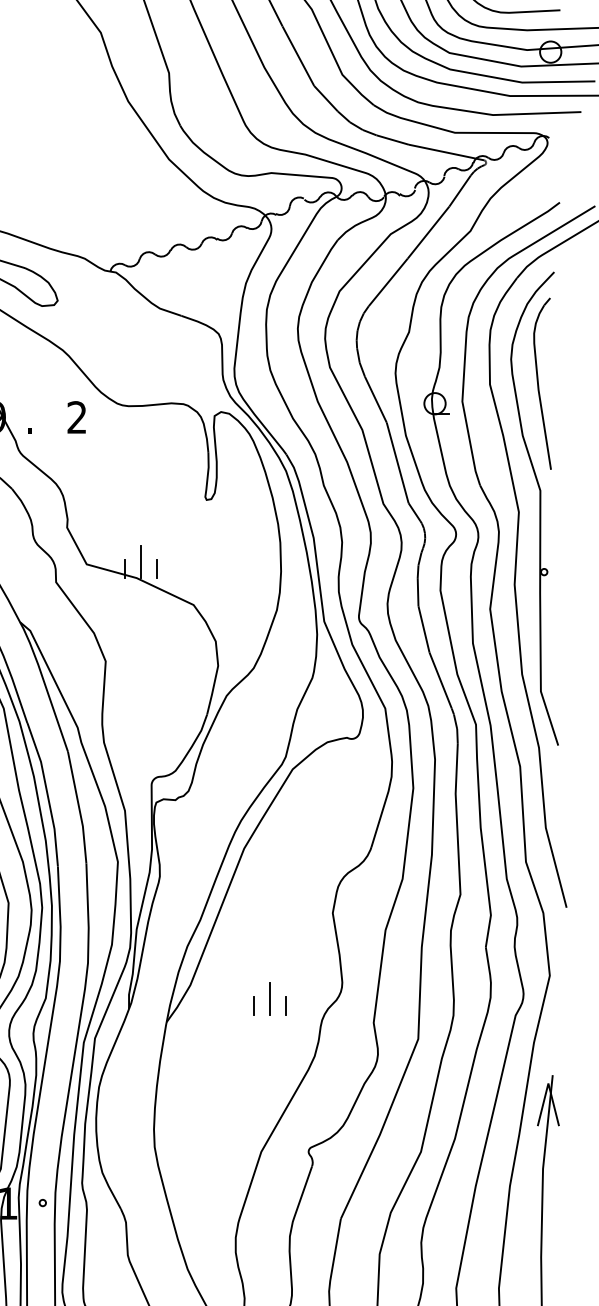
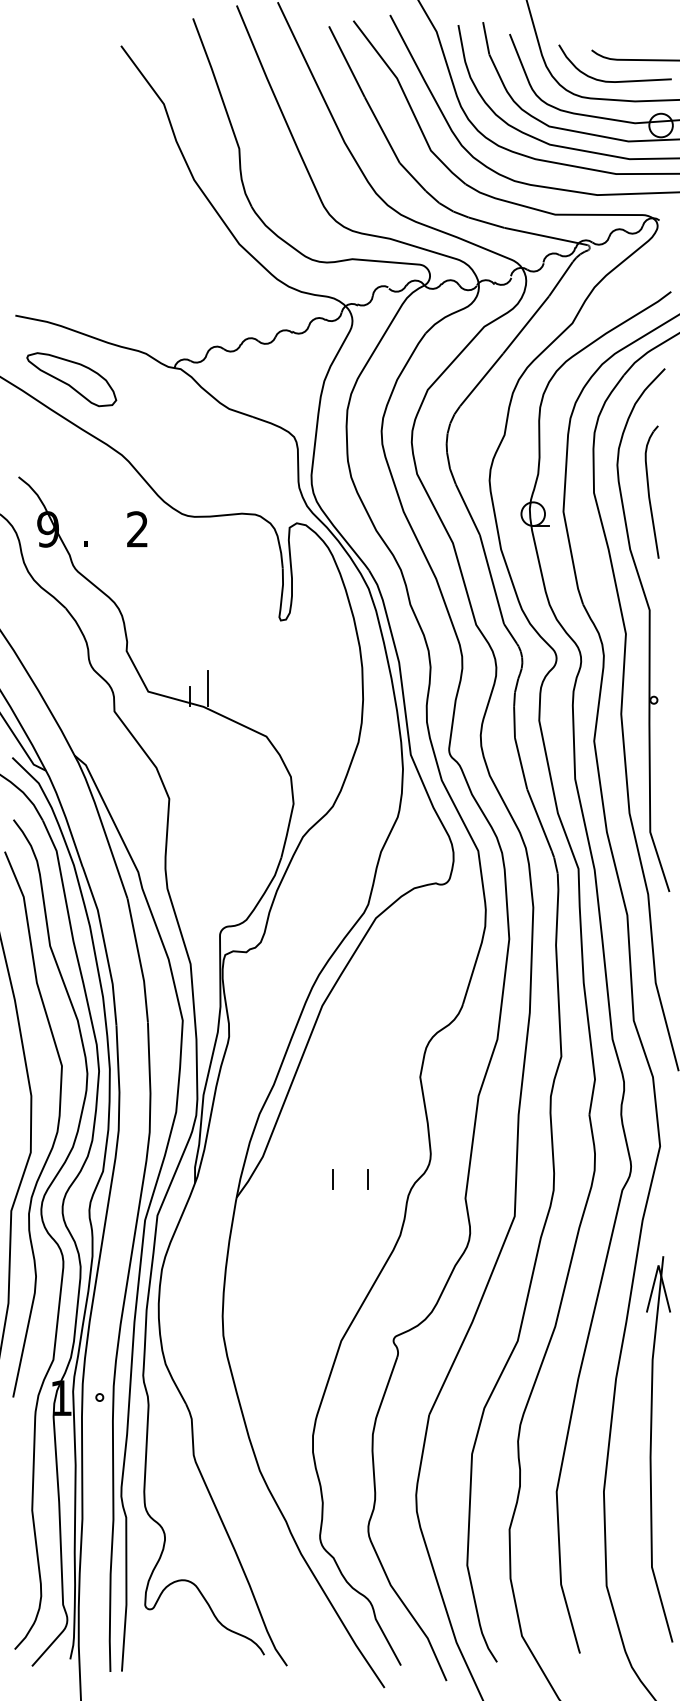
part: (542, 384) -> (652, 492), size x0.7
line: (155, 568) -> (224, 696), removed
line: (269, 998) -> (350, 1171), removed

